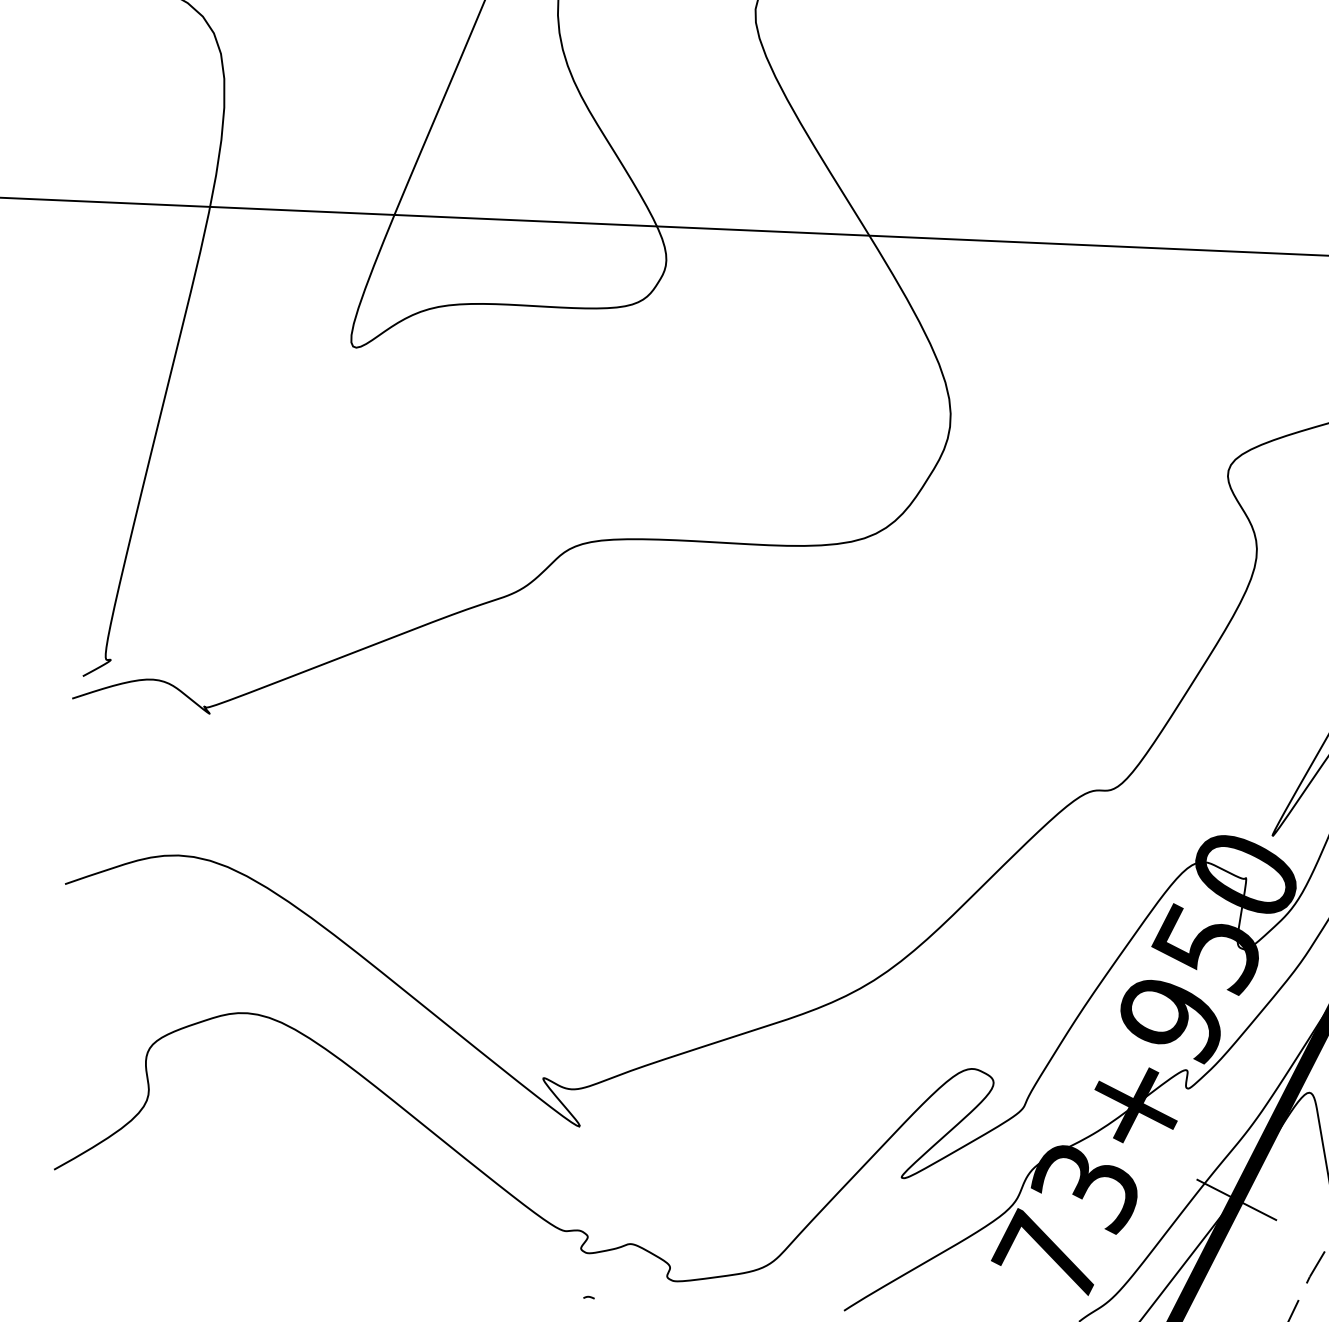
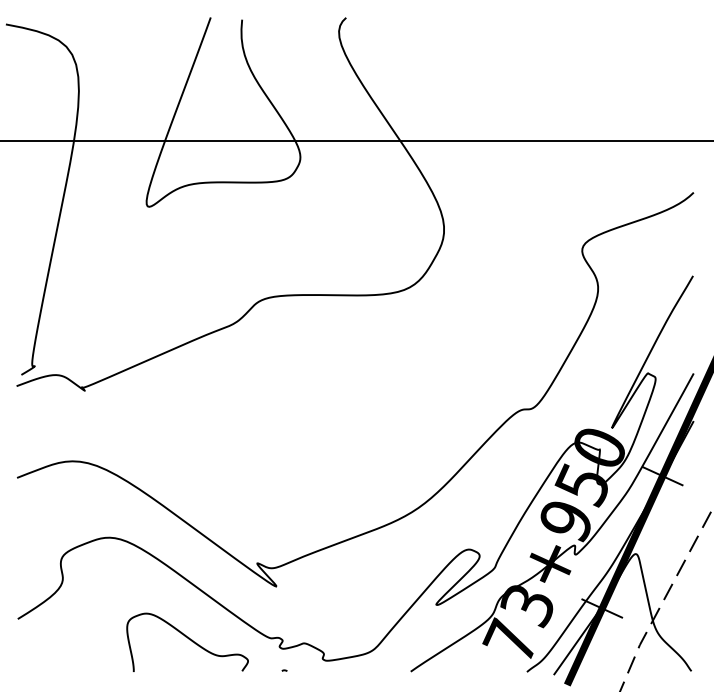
curve: (397, 1226) -> (188, 639), added

